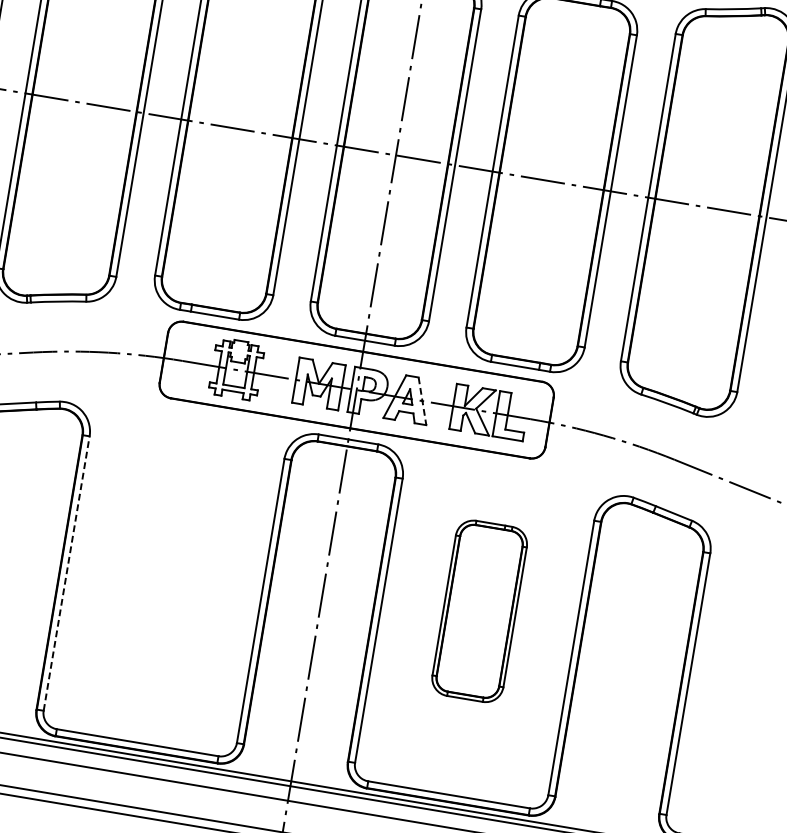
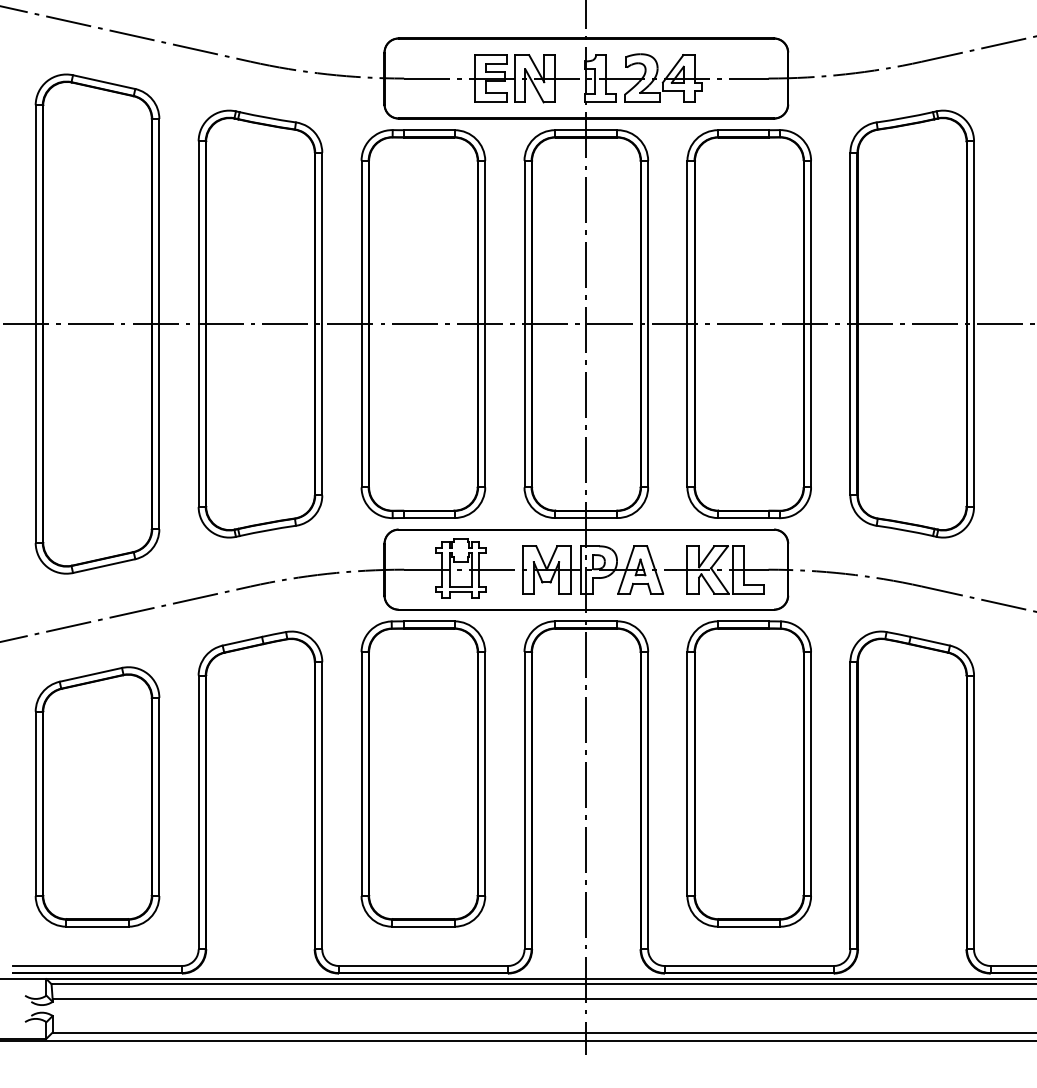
line: (422, 400) -> (655, 569), dashed -> solid
part: (168, 558) -> (423, 773), added
line: (66, 573) -> (322, 805), dashed -> solid
part: (479, 610) -> (748, 773), size x1.67

